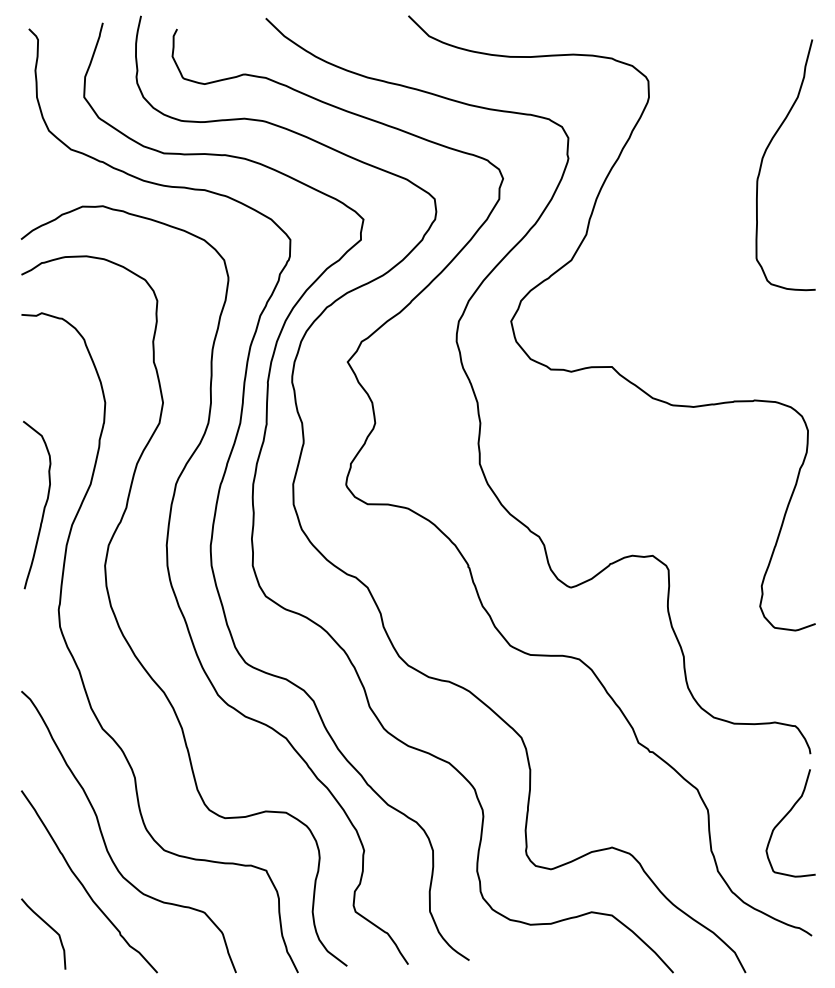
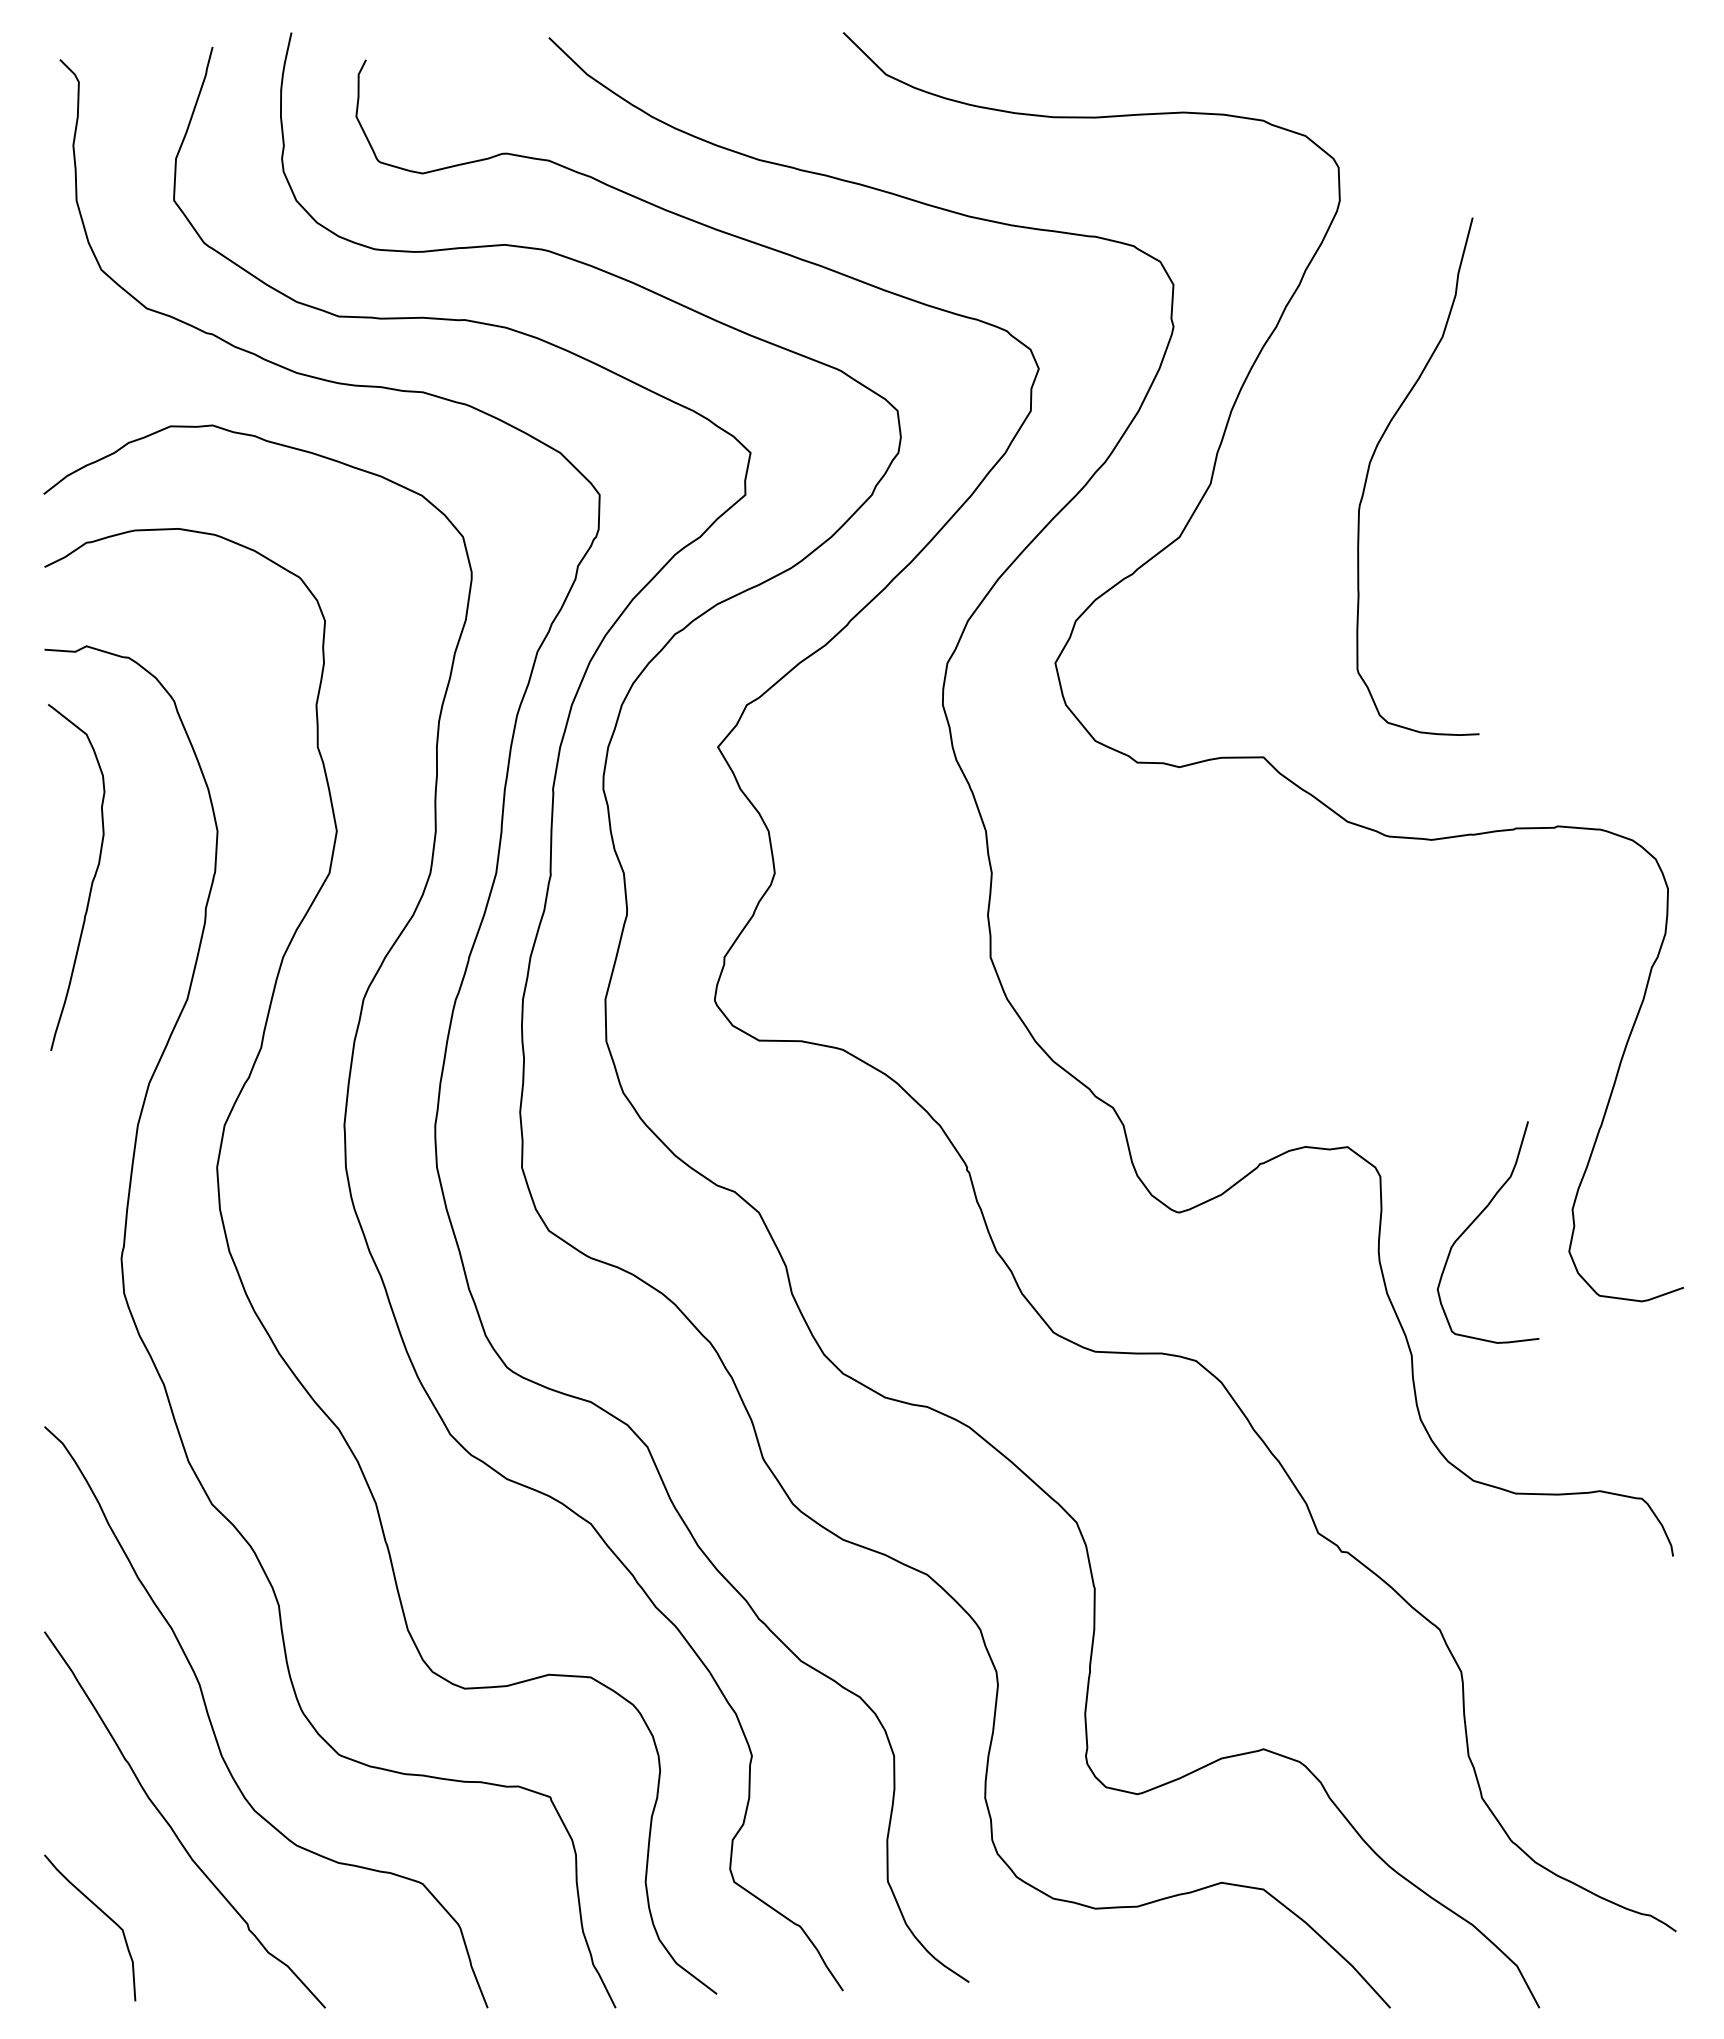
curve: (763, 159) -> (1371, 465), moved
curve: (43, 507) -> (90, 882), moved
curve: (785, 817) -> (1477, 1220), moved

